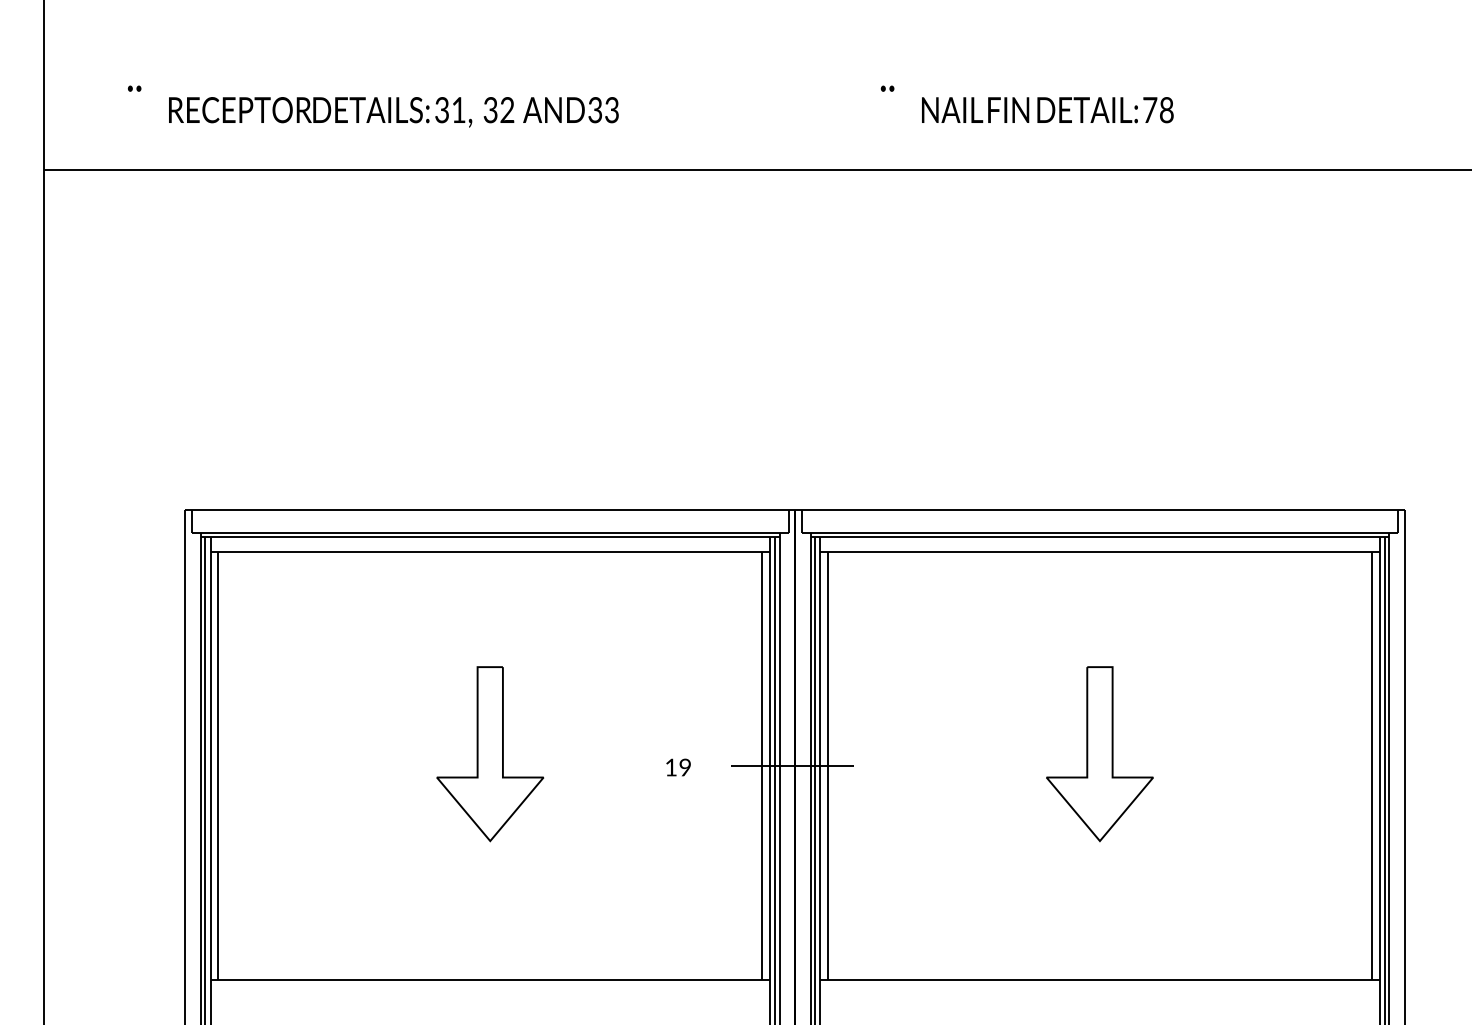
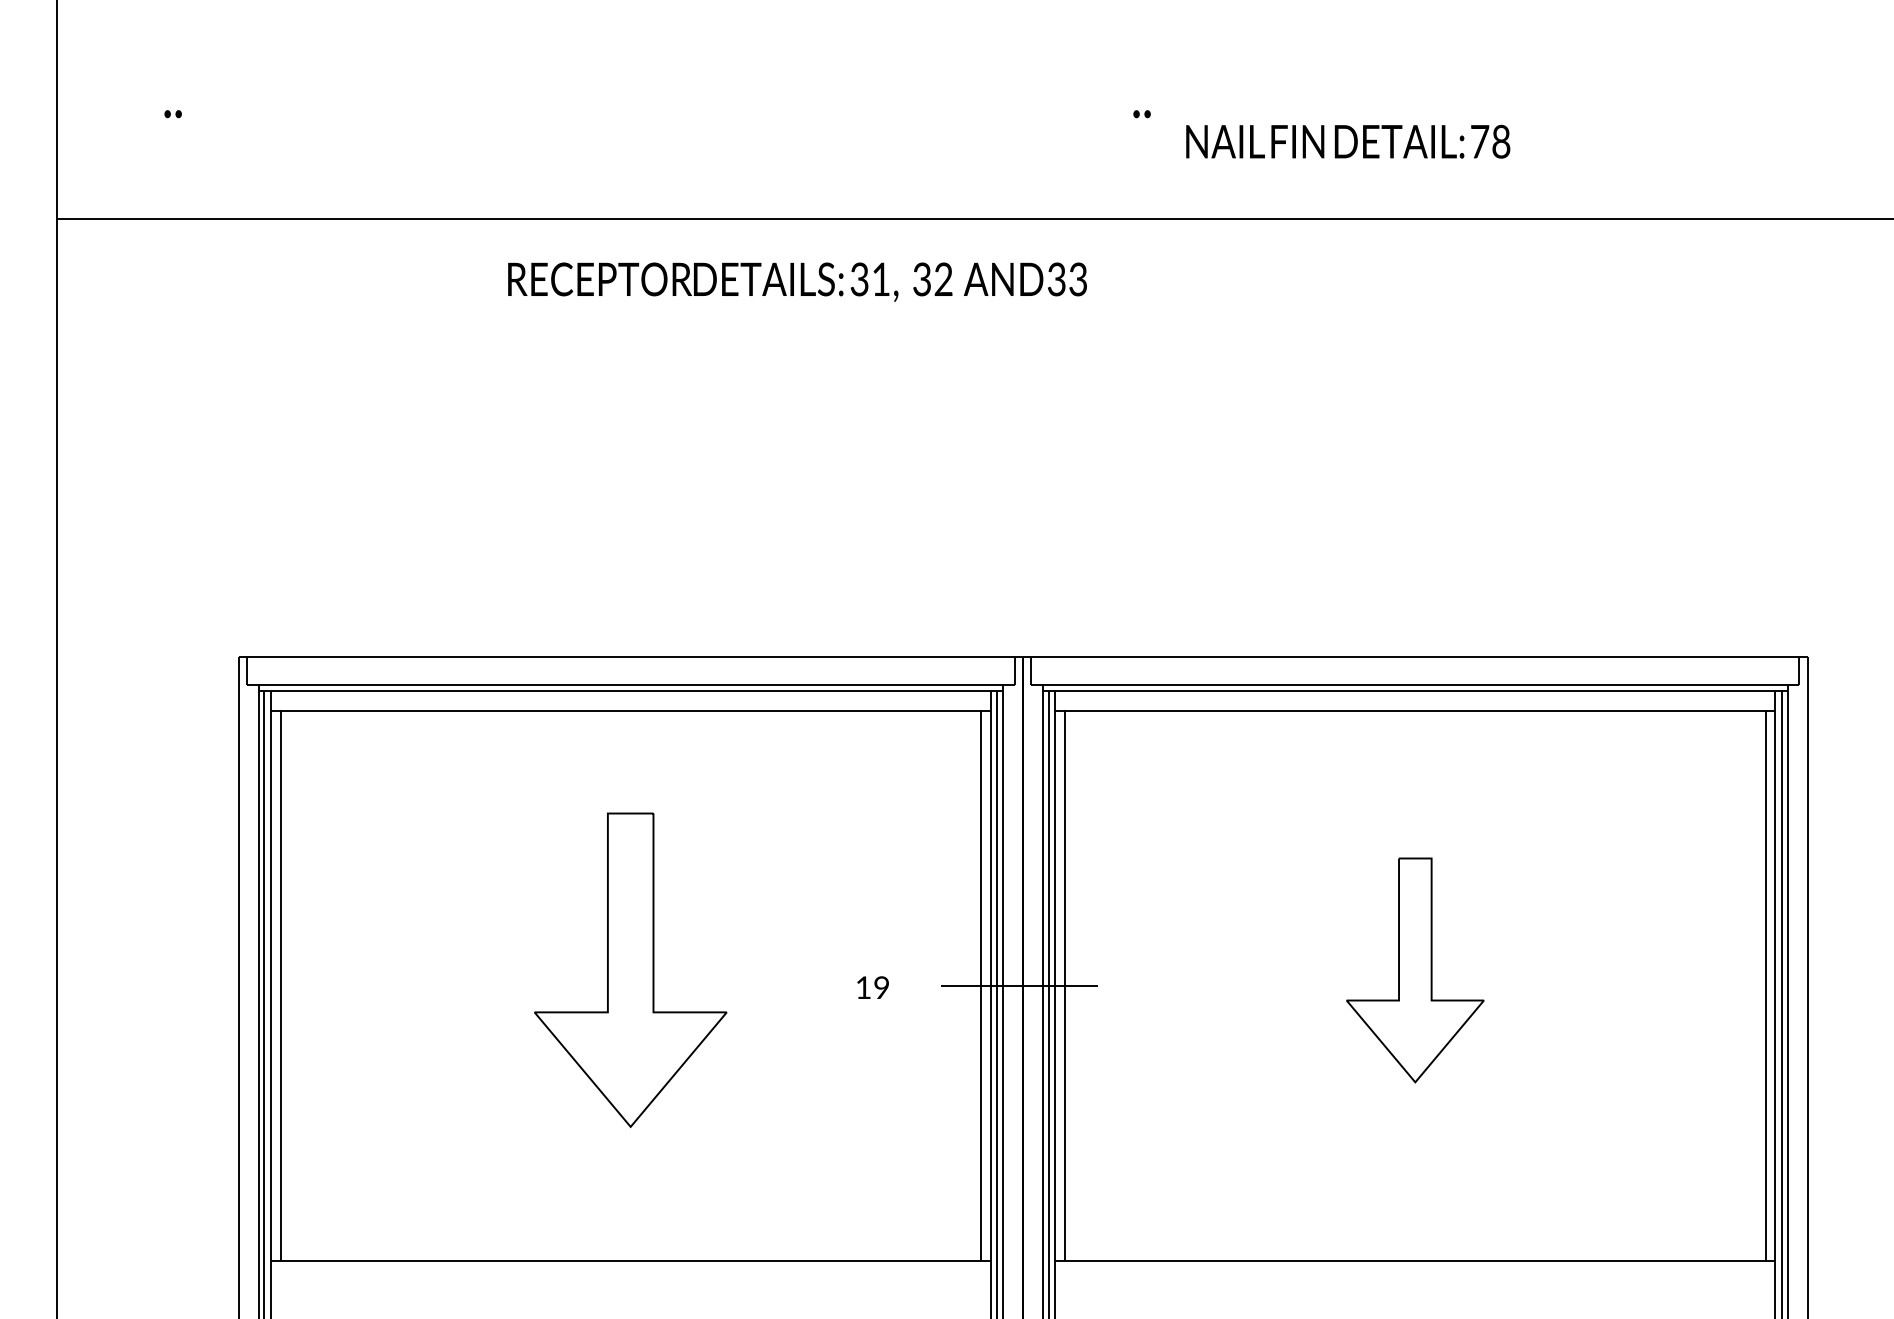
text: (393, 112) -> (797, 282), moved
part: (490, 754) -> (631, 970), size x1.4

